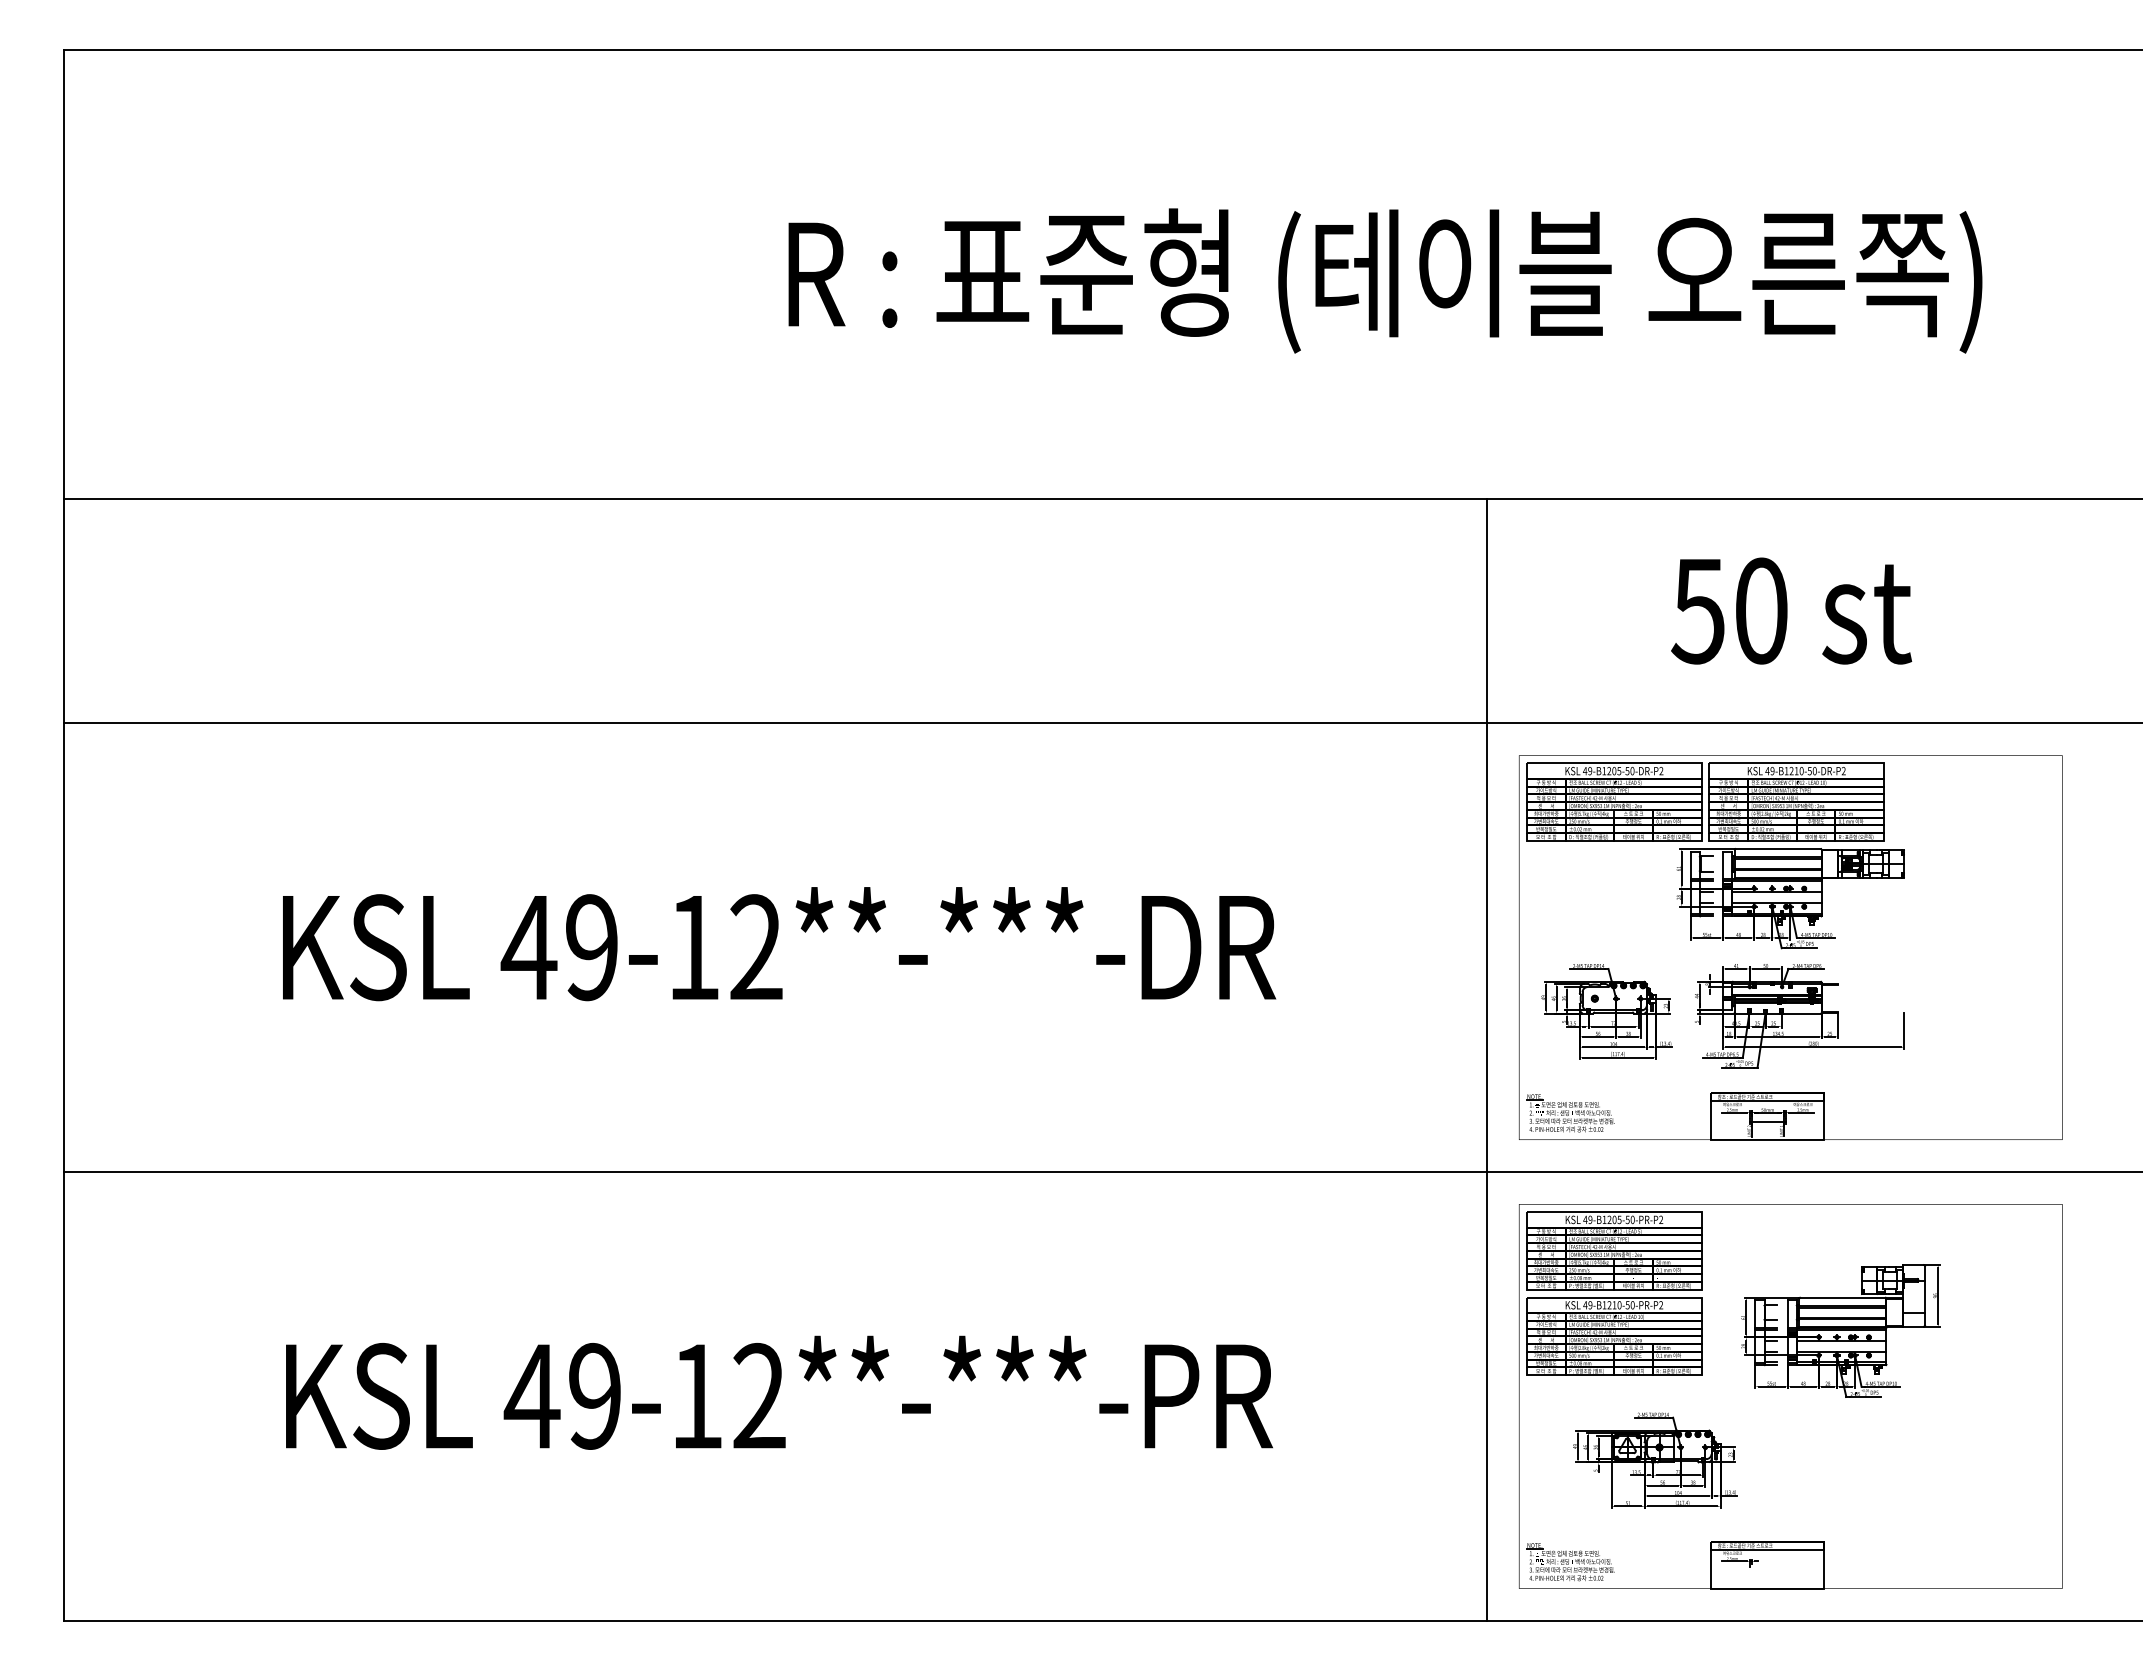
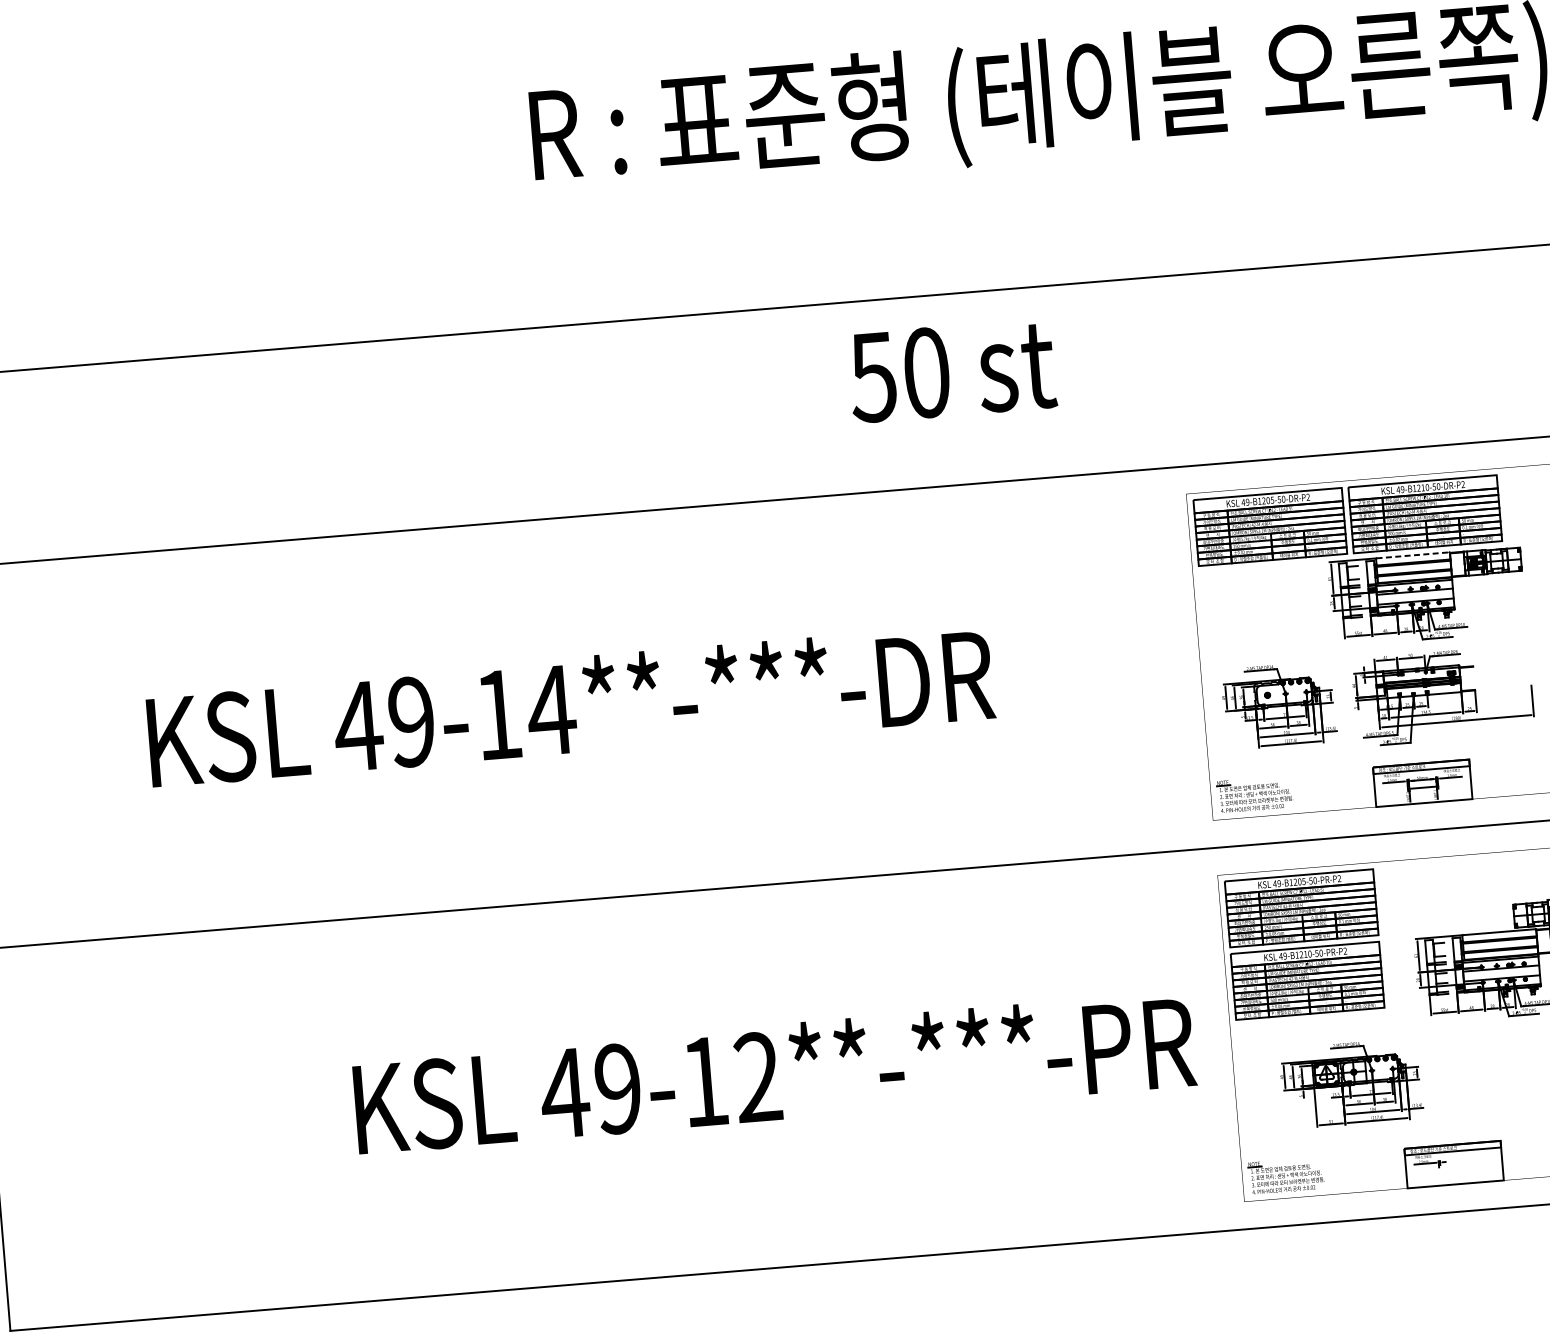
text: (1791, 610) -> (952, 370), moved
line: (1778, 849) -> (1413, 555), solid -> dashed
text: (755, 946) -> (550, 709), 49-12**-***-DR -> 49-14**-***-DR
line: (1486, 1059) -> (1179, 754), removed
text: (779, 1392) -> (774, 1072), moved

